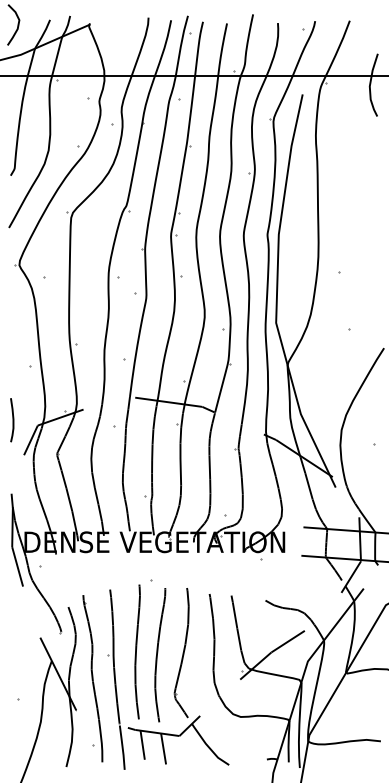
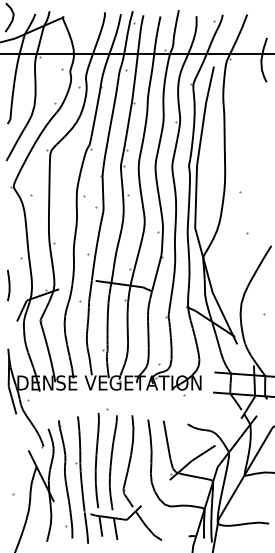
curve: (12, 420) -> (8, 285), moved

